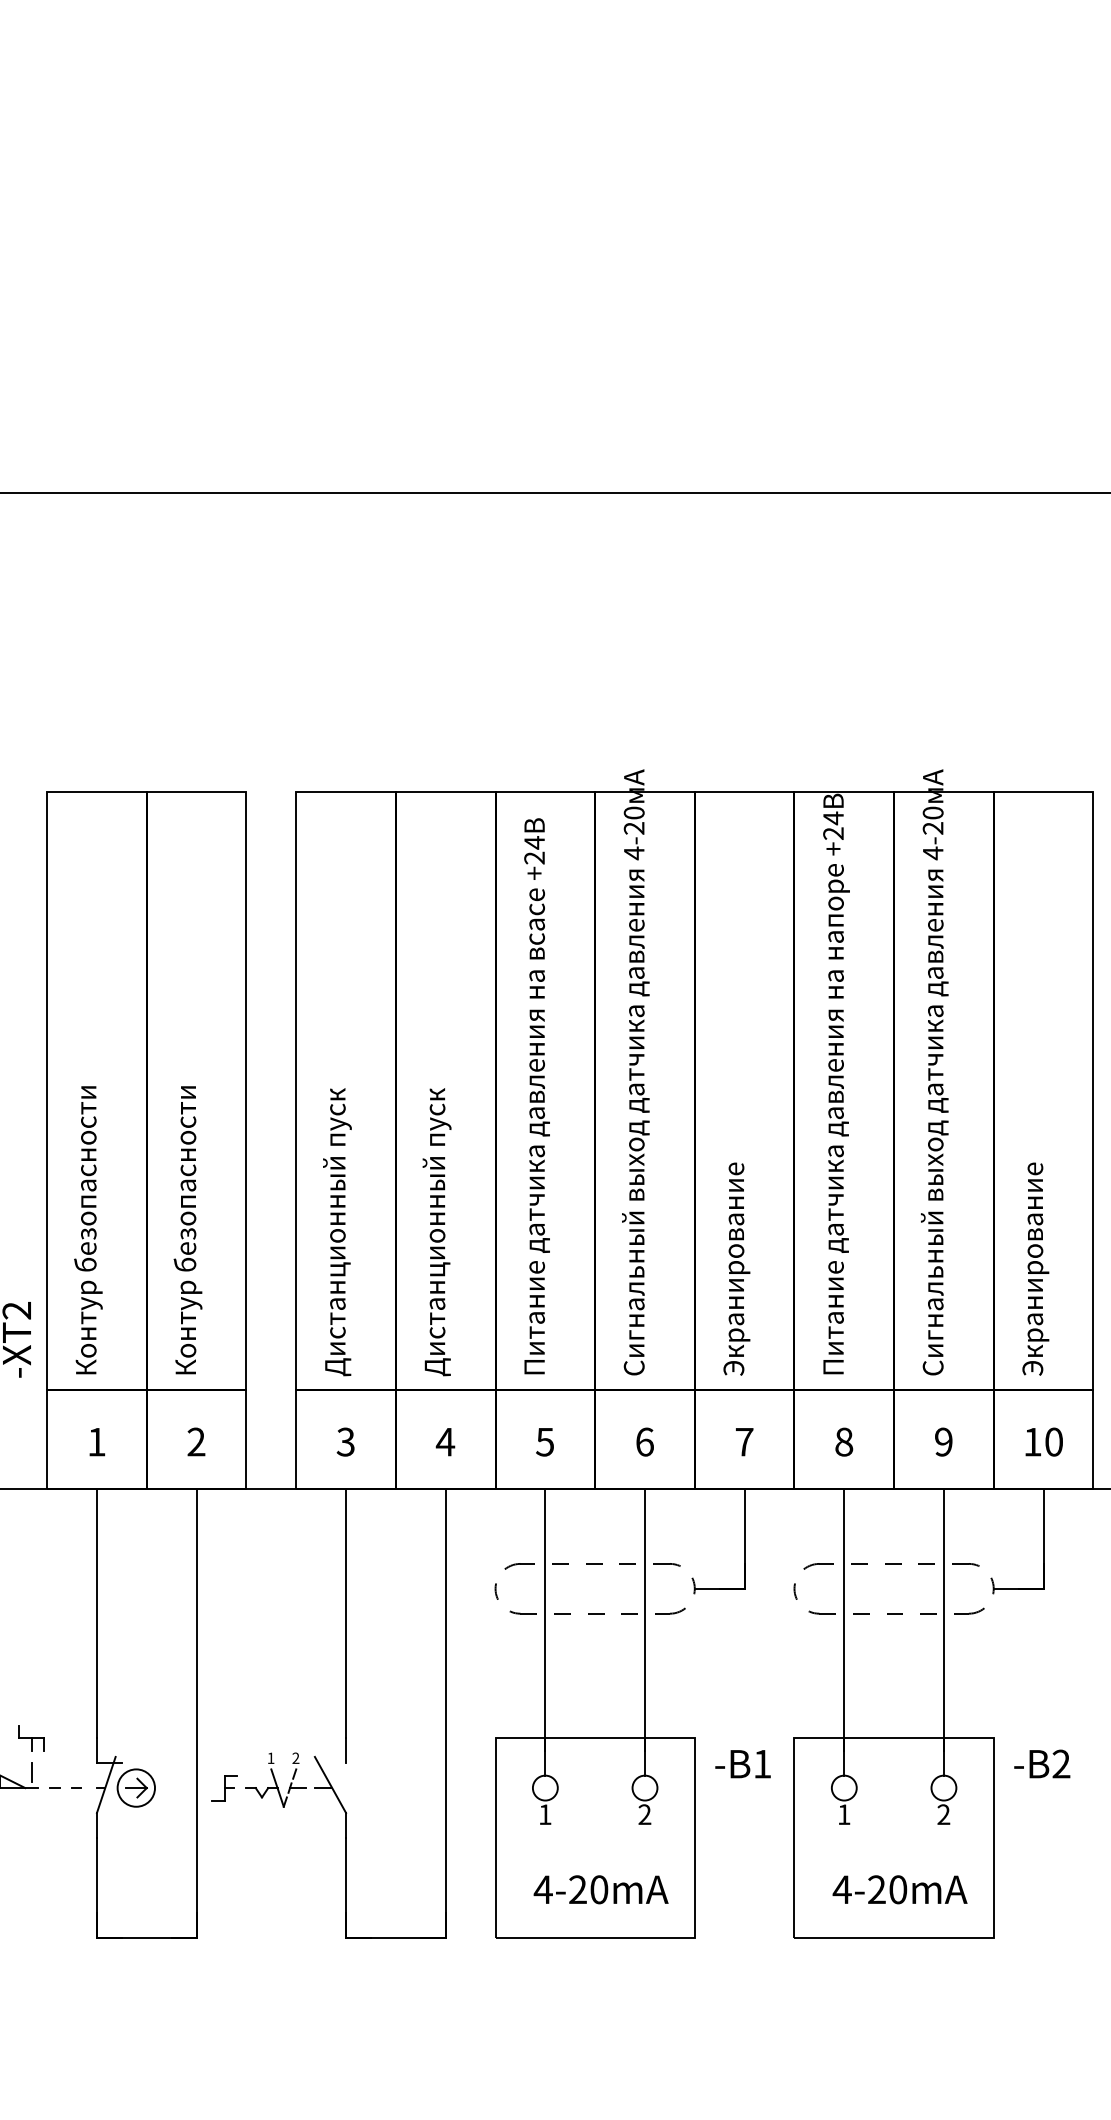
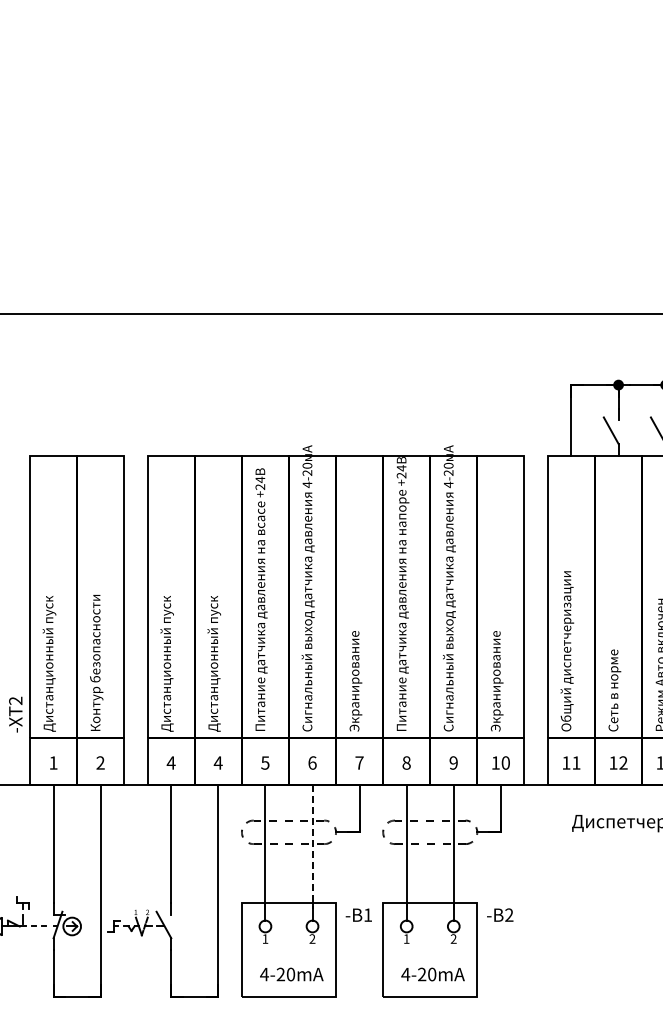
text: (88, 1229) -> (49, 662), Контур безопасности -> Дистанционный пуск
text: (344, 1440) -> (170, 762), 3 -> 4
line: (644, 1620) -> (312, 847), solid -> dashed

